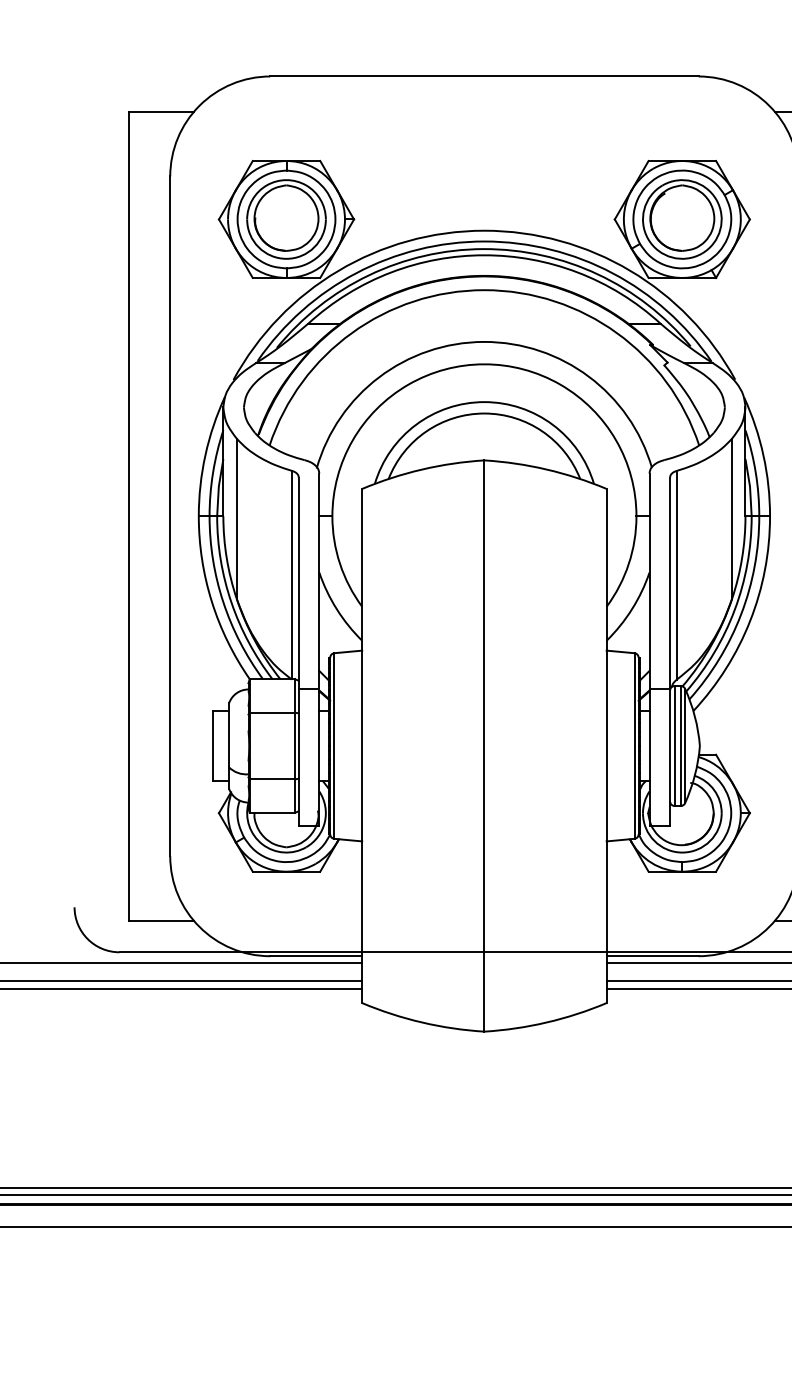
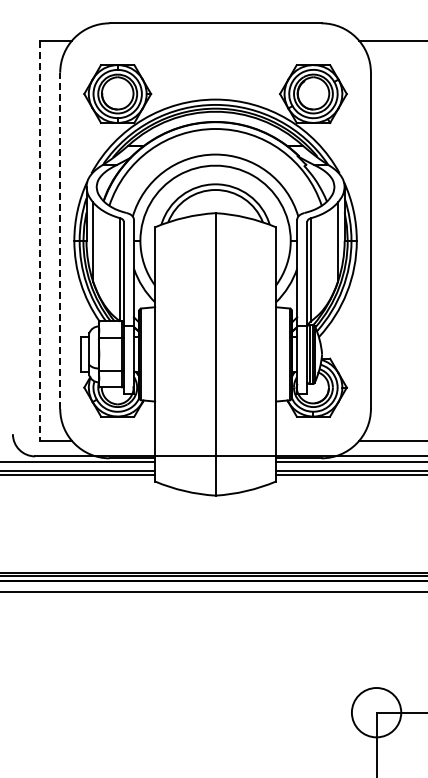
line: (170, 515) -> (60, 240), solid -> dashed
line: (128, 517) -> (39, 241), solid -> dashed

